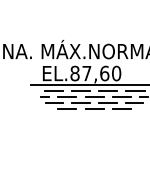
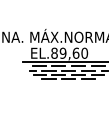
text: (86, 72) -> (62, 52), EL.87,60 -> EL.89,60

